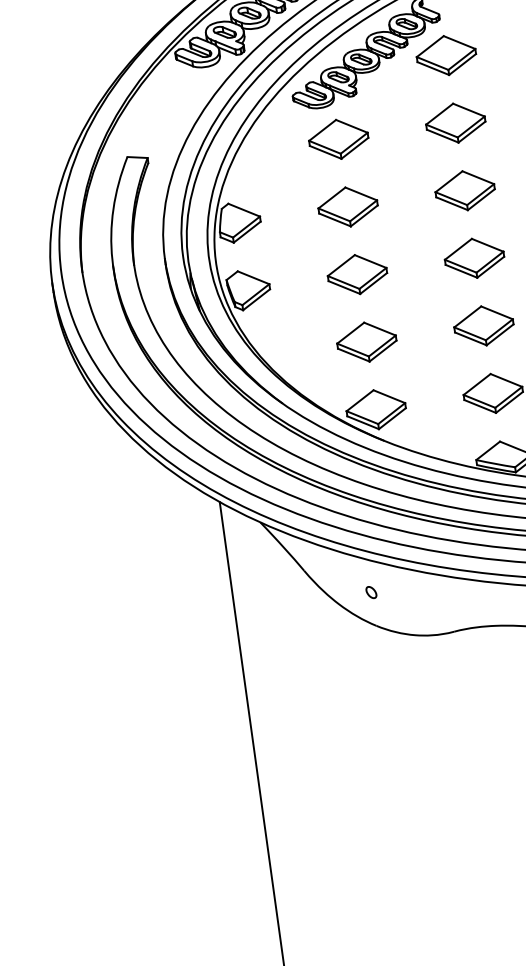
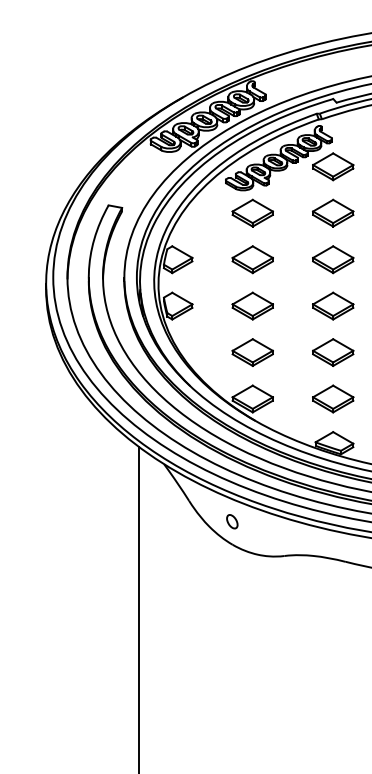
part: (371, 592) -> (232, 521), size x1.67

